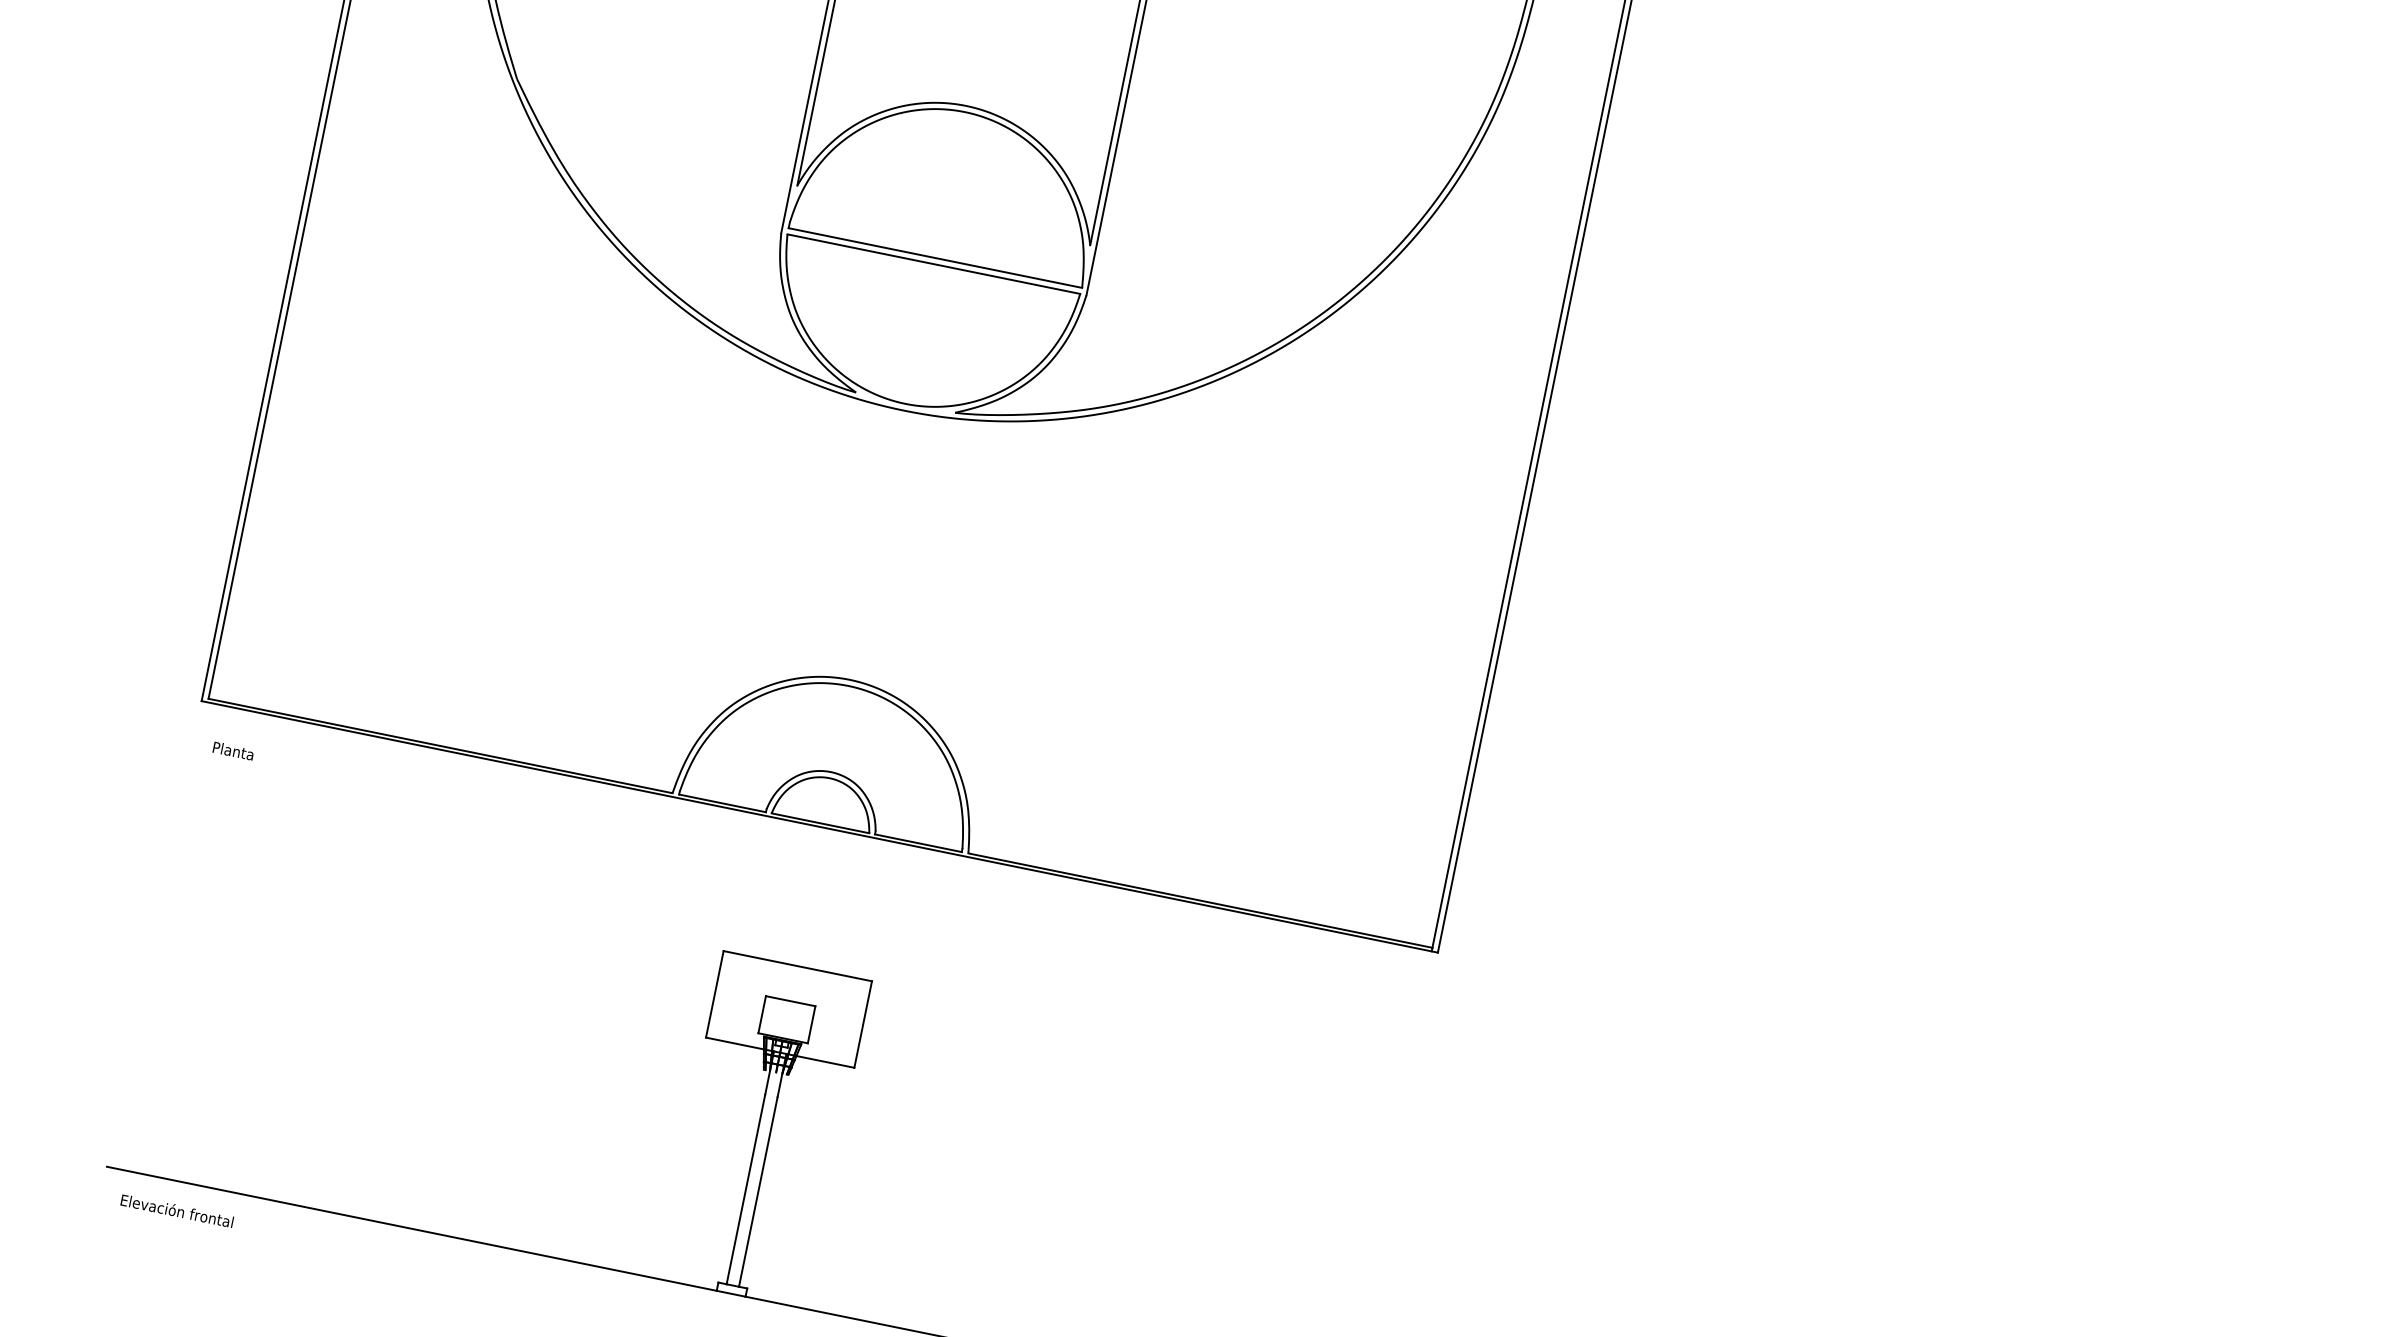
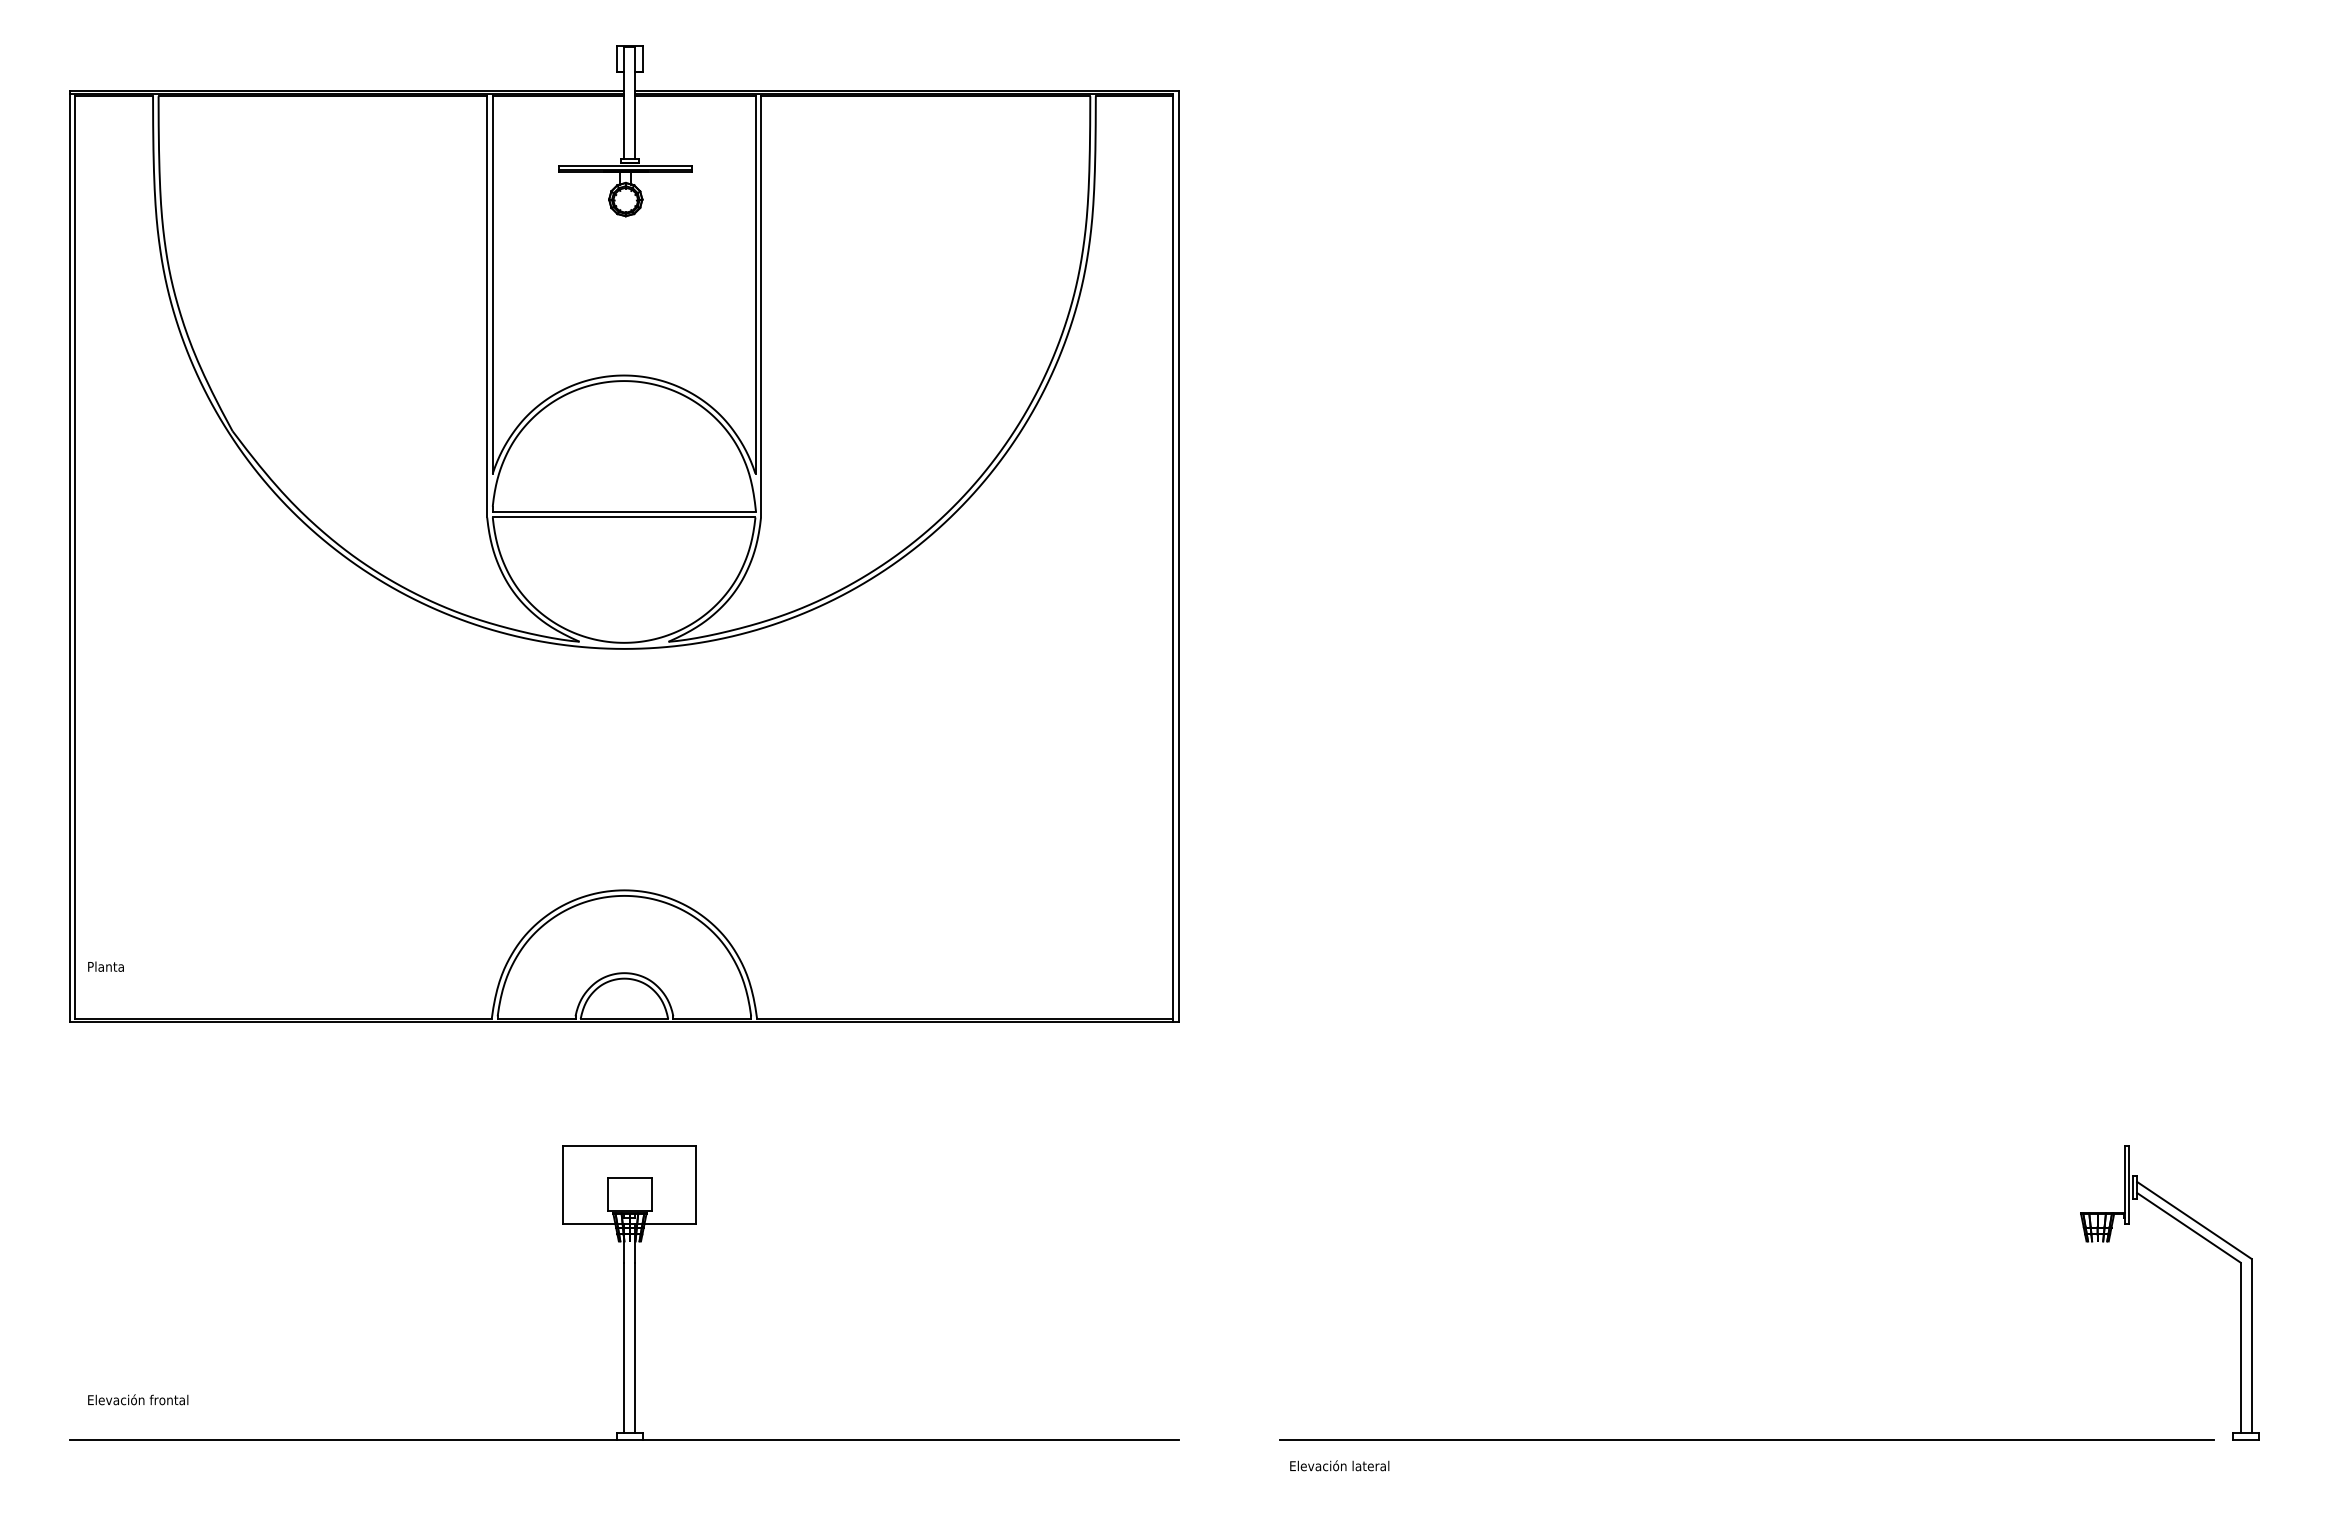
text: (232, 750) -> (105, 966), moved
text: (177, 1210) -> (138, 1399), moved

